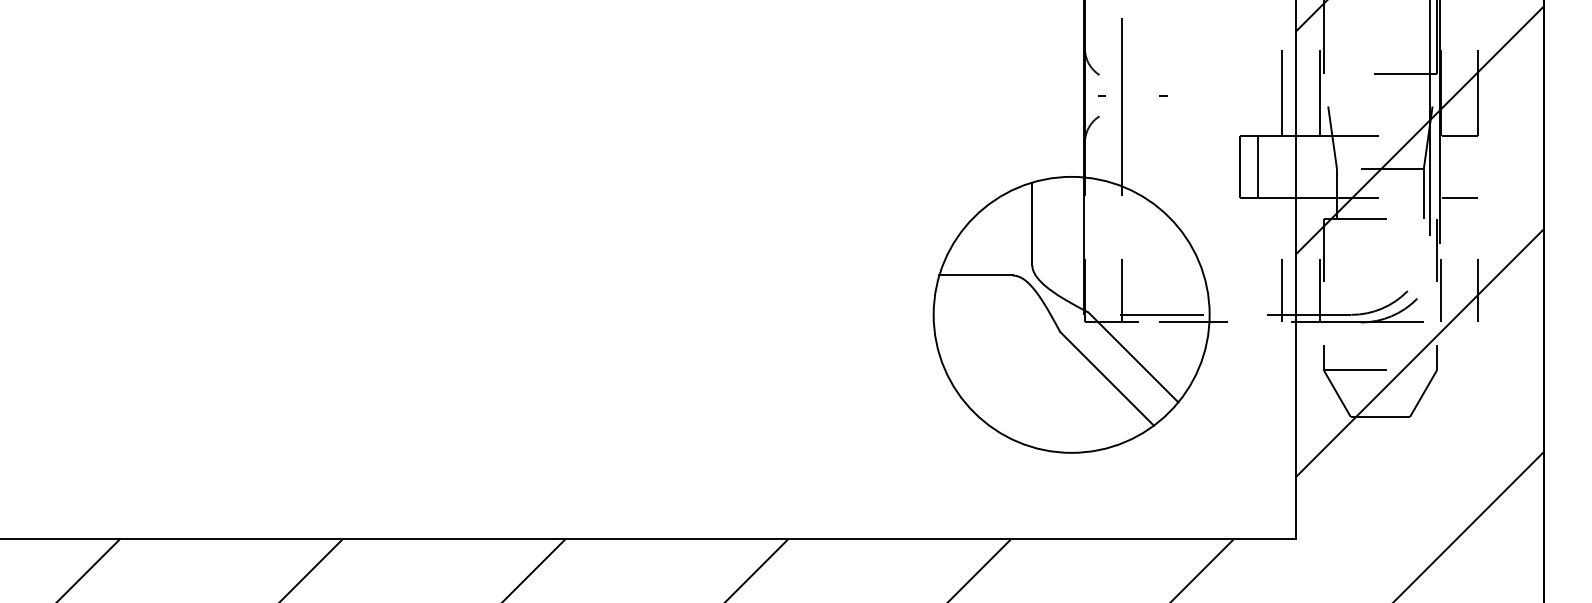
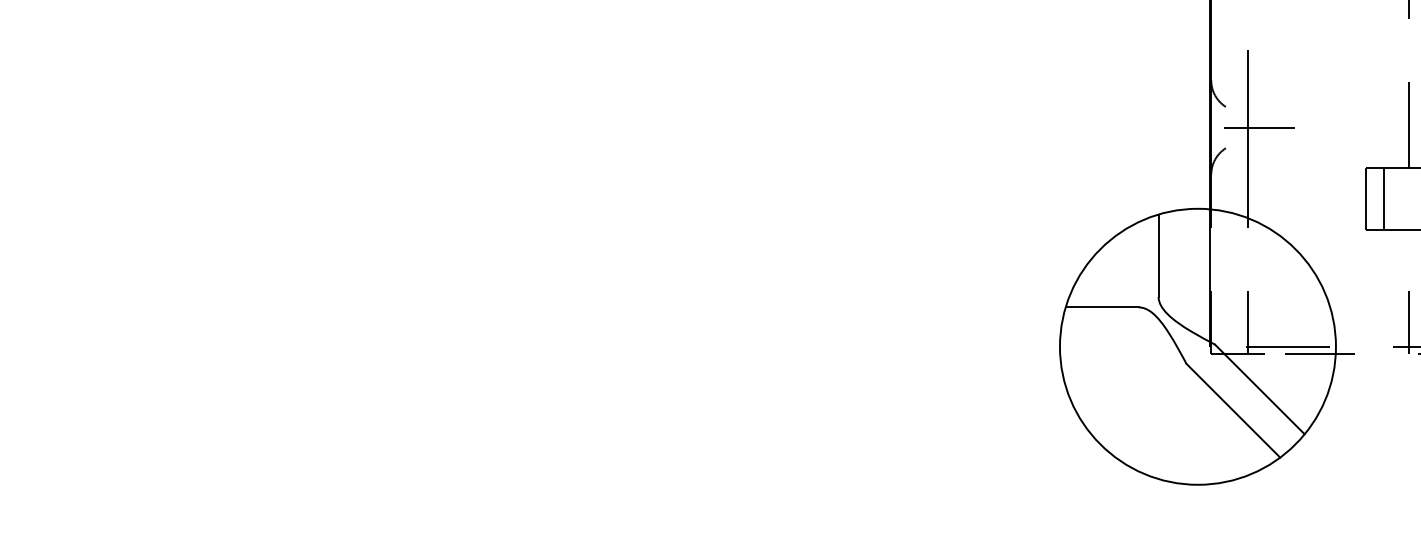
line: (1132, 95) -> (1258, 127), added

